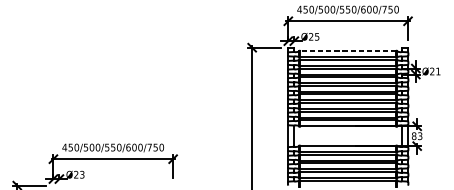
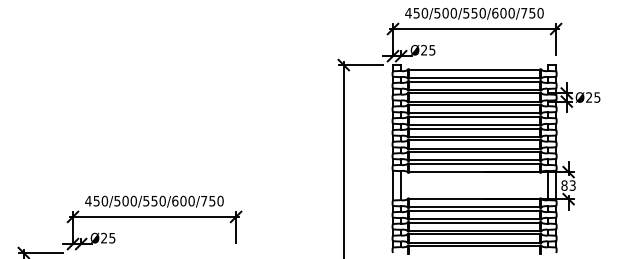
line: (348, 50) -> (474, 69), dashed -> solid
text: (438, 71) -> (597, 97), Ø21 -> Ø25
text: (82, 174) -> (112, 237), Ø23 -> Ø25

